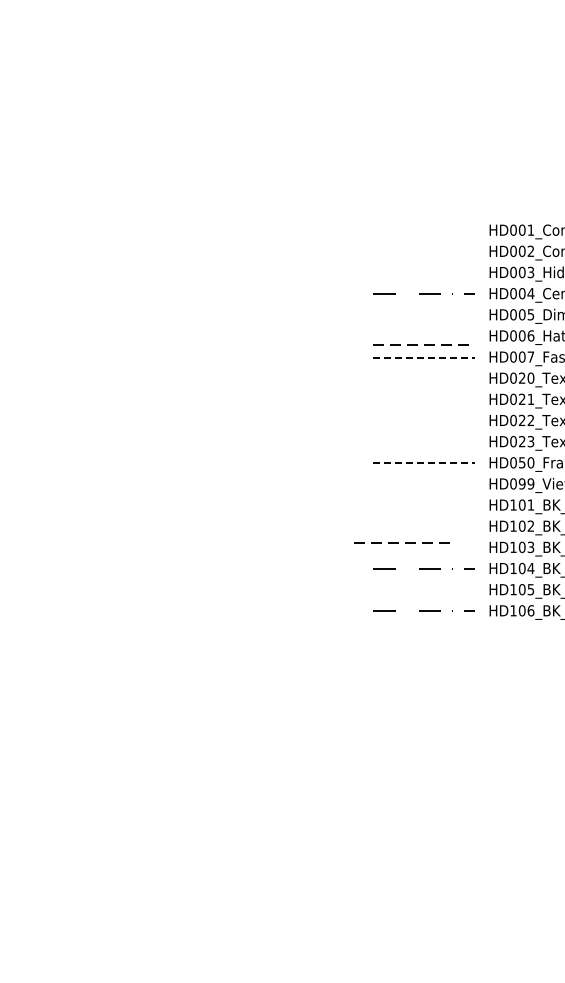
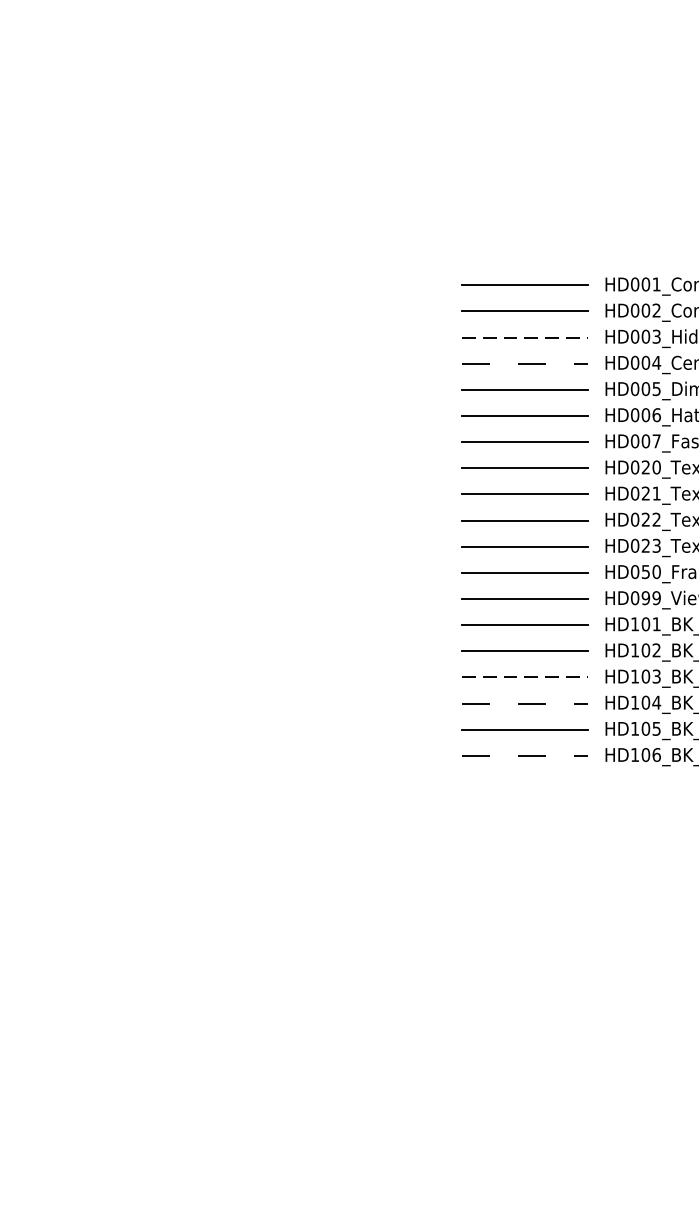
line: (423, 230) -> (523, 284), added
line: (424, 252) -> (525, 312), added
line: (424, 315) -> (525, 389), added
line: (424, 336) -> (525, 415), added
line: (417, 344) -> (516, 336), moved
line: (424, 357) -> (525, 441), dashed -> solid
line: (424, 378) -> (525, 467), added
line: (424, 400) -> (525, 494), added
line: (423, 420) -> (523, 519), added
line: (424, 442) -> (525, 546), added
line: (424, 463) -> (525, 572), dashed -> solid
line: (424, 484) -> (525, 598), added
line: (424, 505) -> (525, 624), added
line: (423, 526) -> (523, 650), added
line: (398, 542) -> (516, 676), moved
line: (424, 590) -> (525, 729), added

